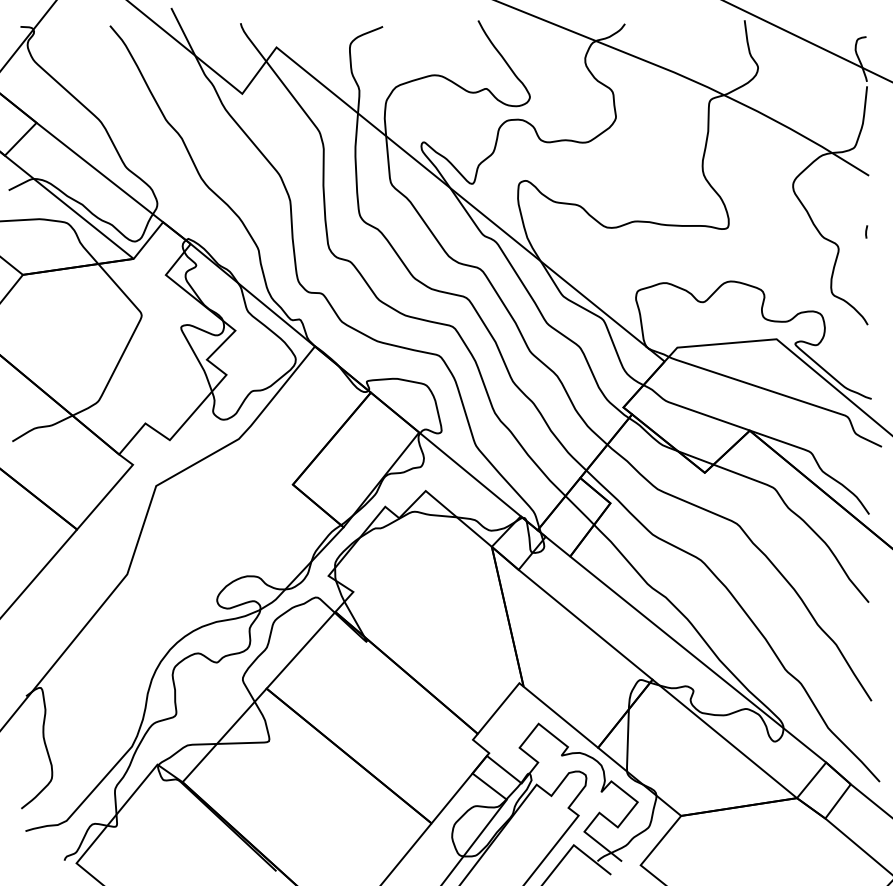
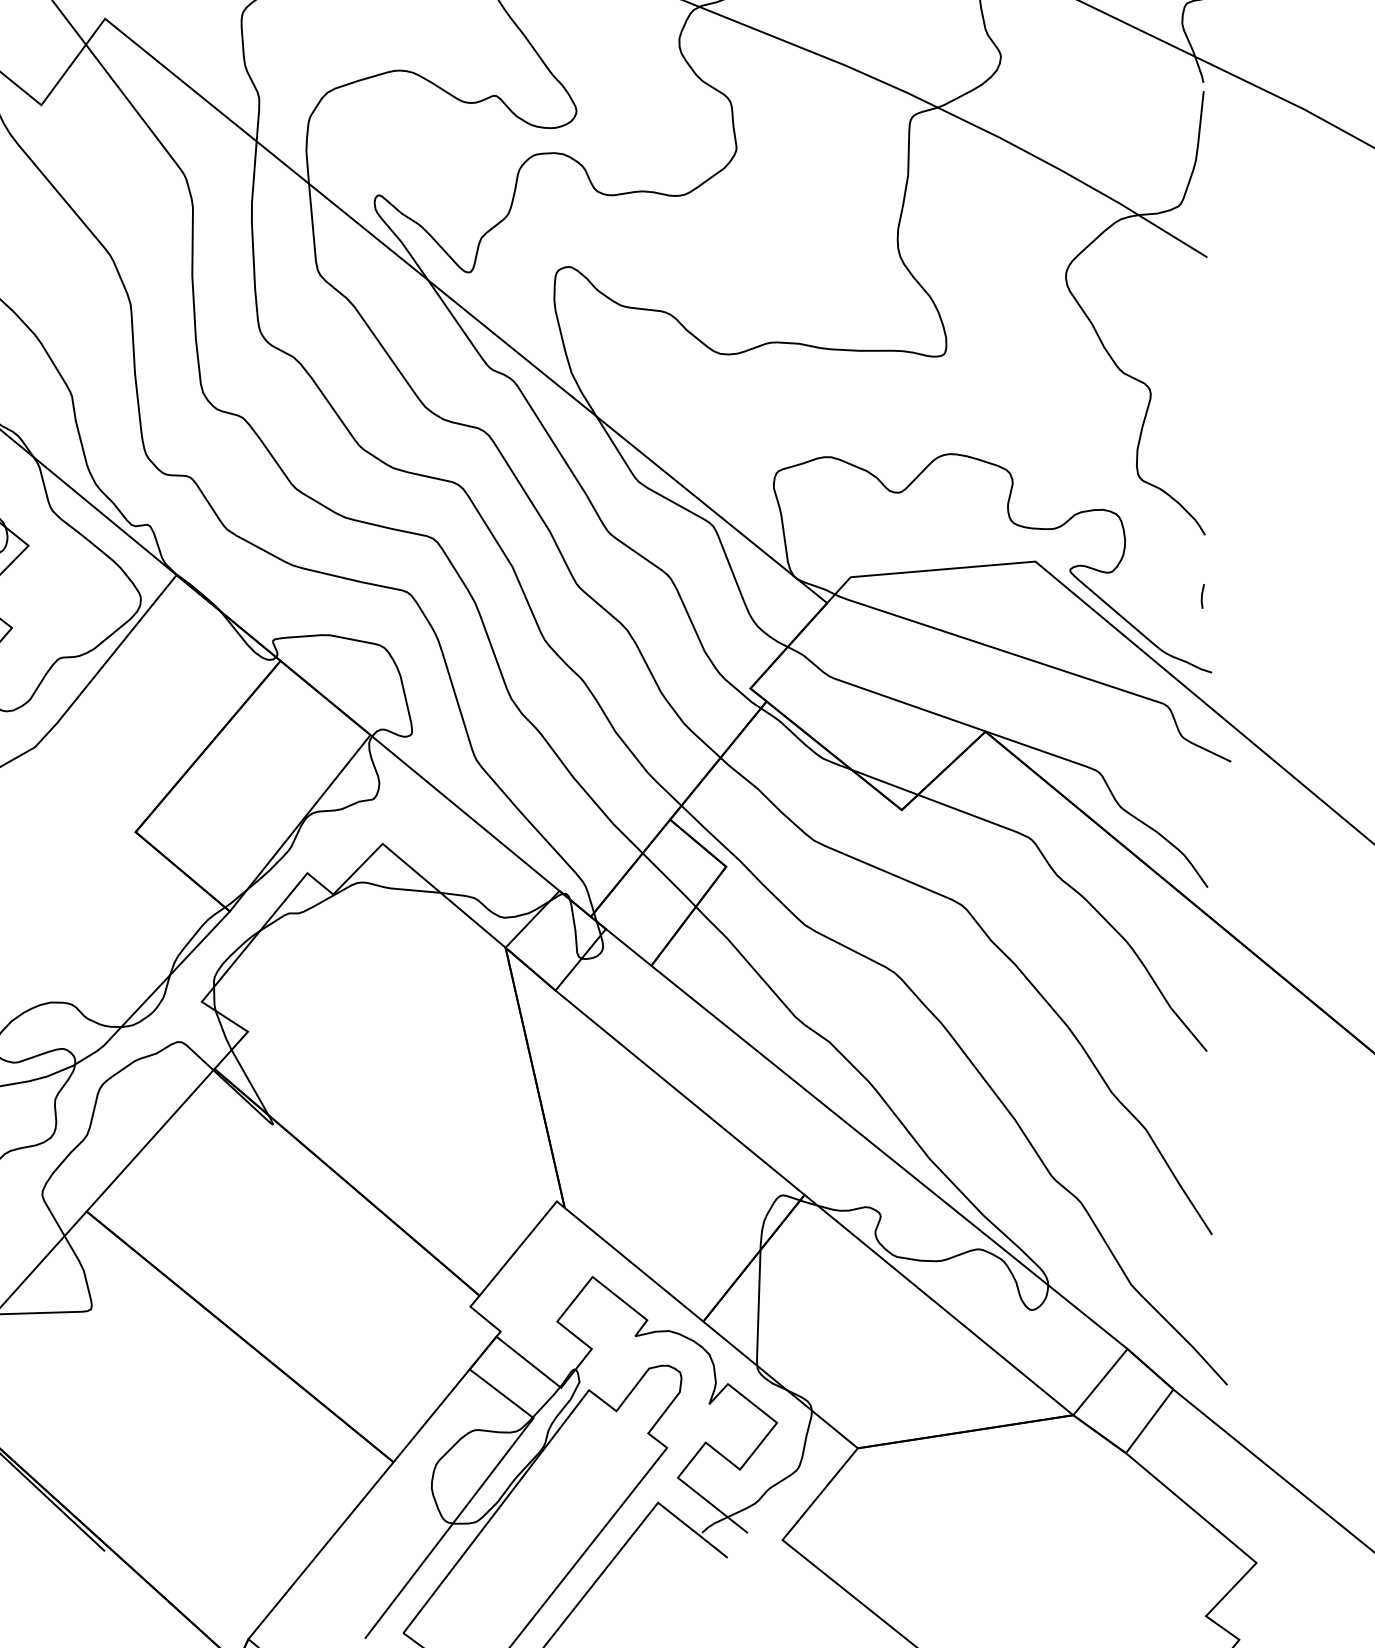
line: (866, 231) -> (1202, 595), moved

